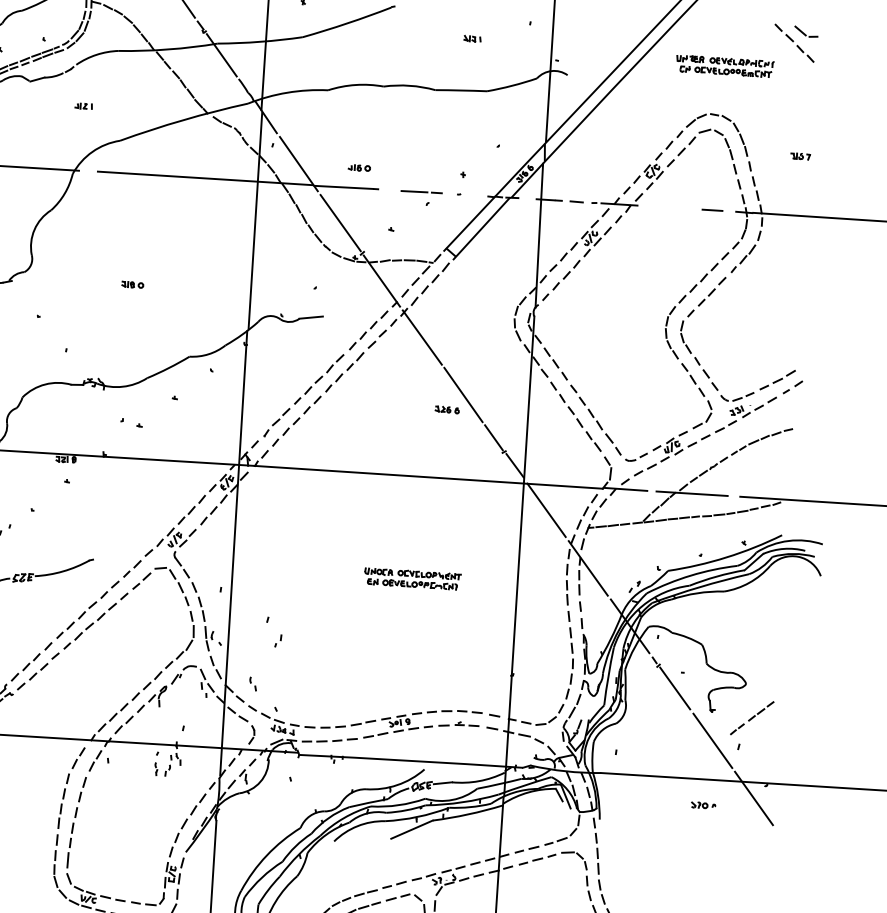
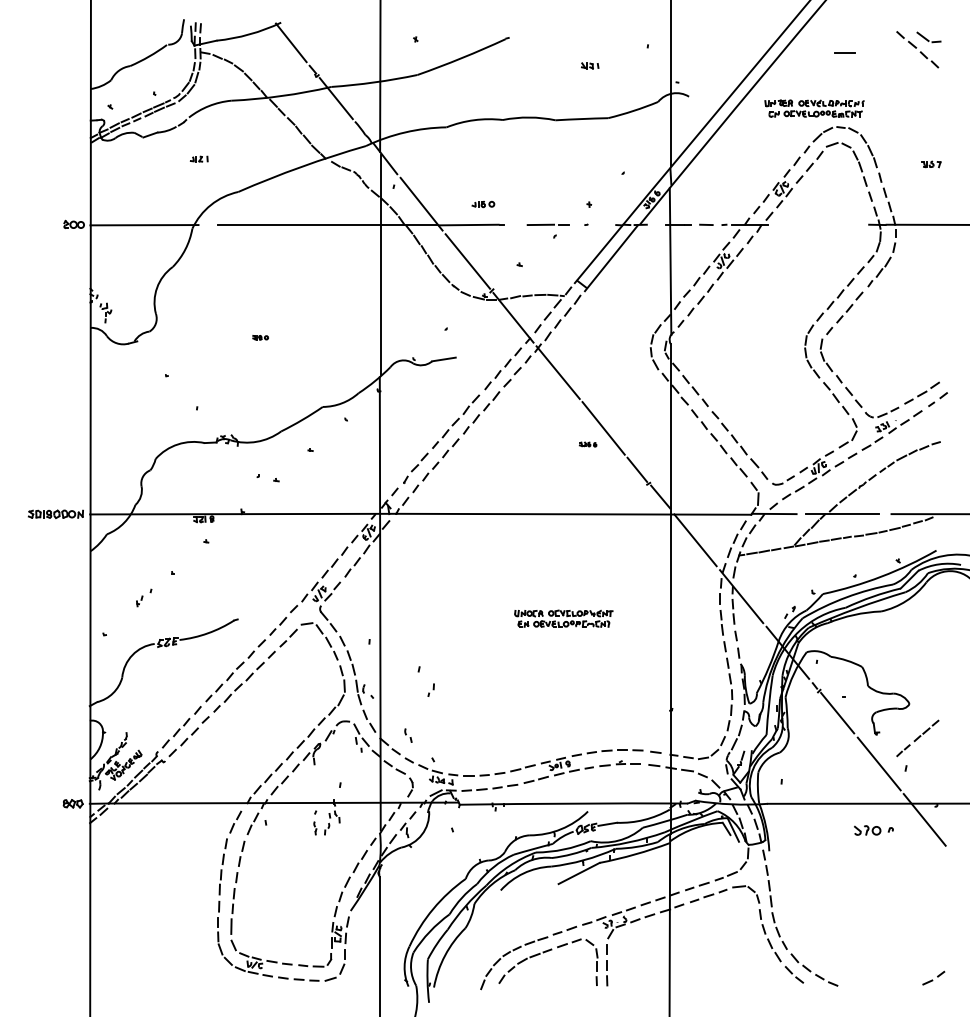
part: (725, 66) -> (814, 108), moved
line: (712, 210) -> (844, 52), moved
part: (132, 284) -> (260, 337), size x0.7
part: (446, 409) -> (587, 444), size x0.7
part: (703, 804) -> (873, 829), size x1.6

